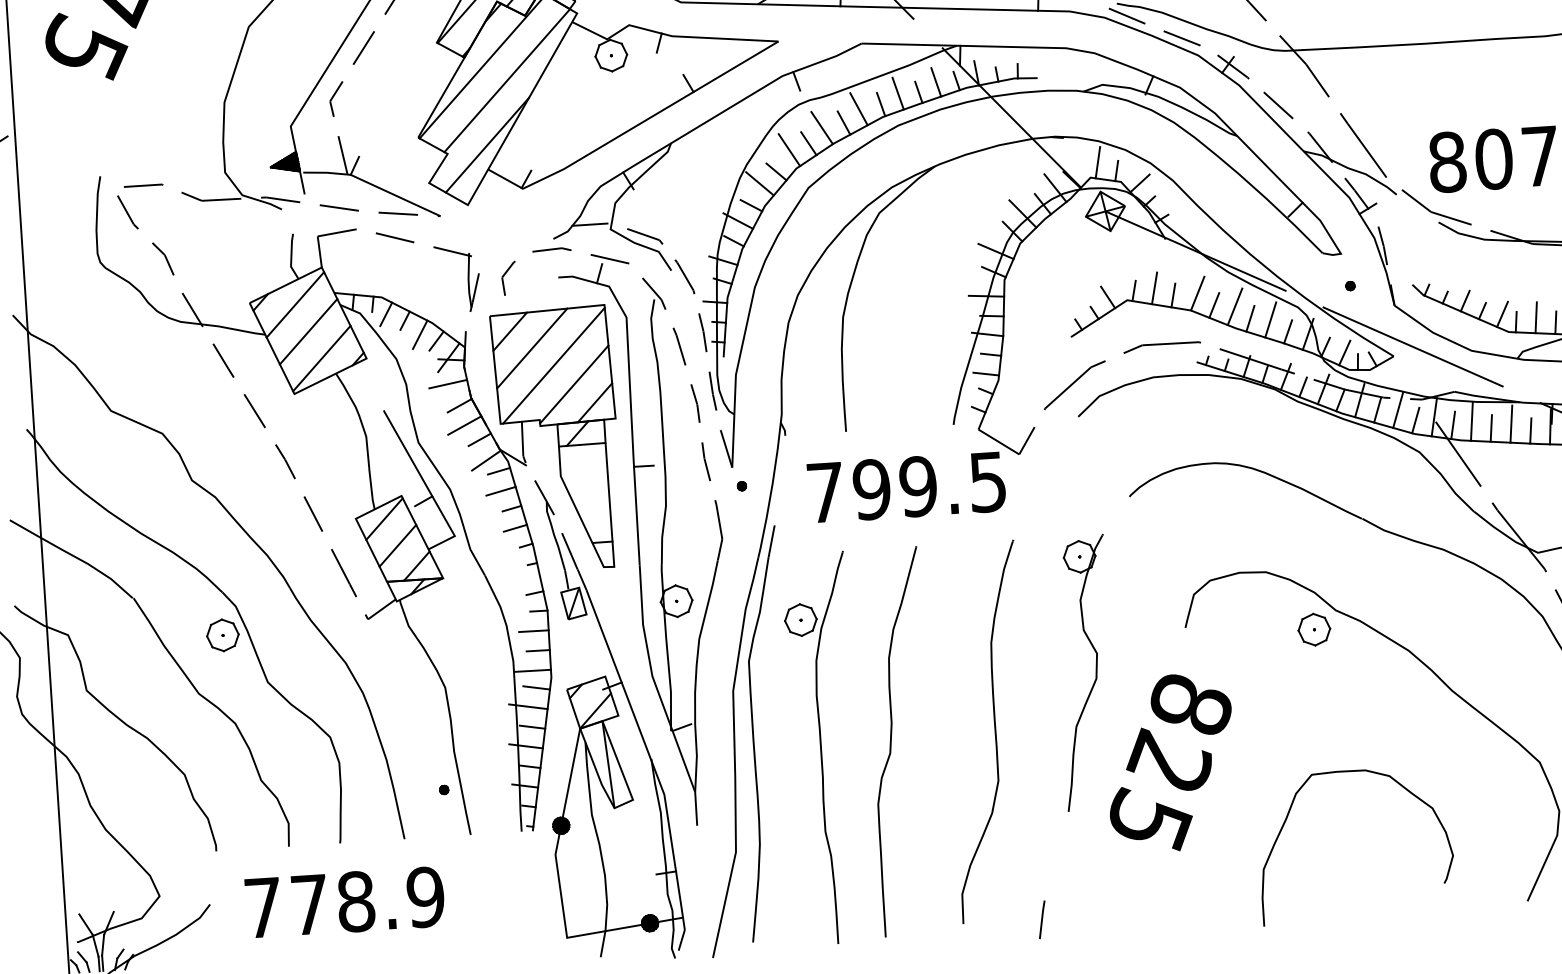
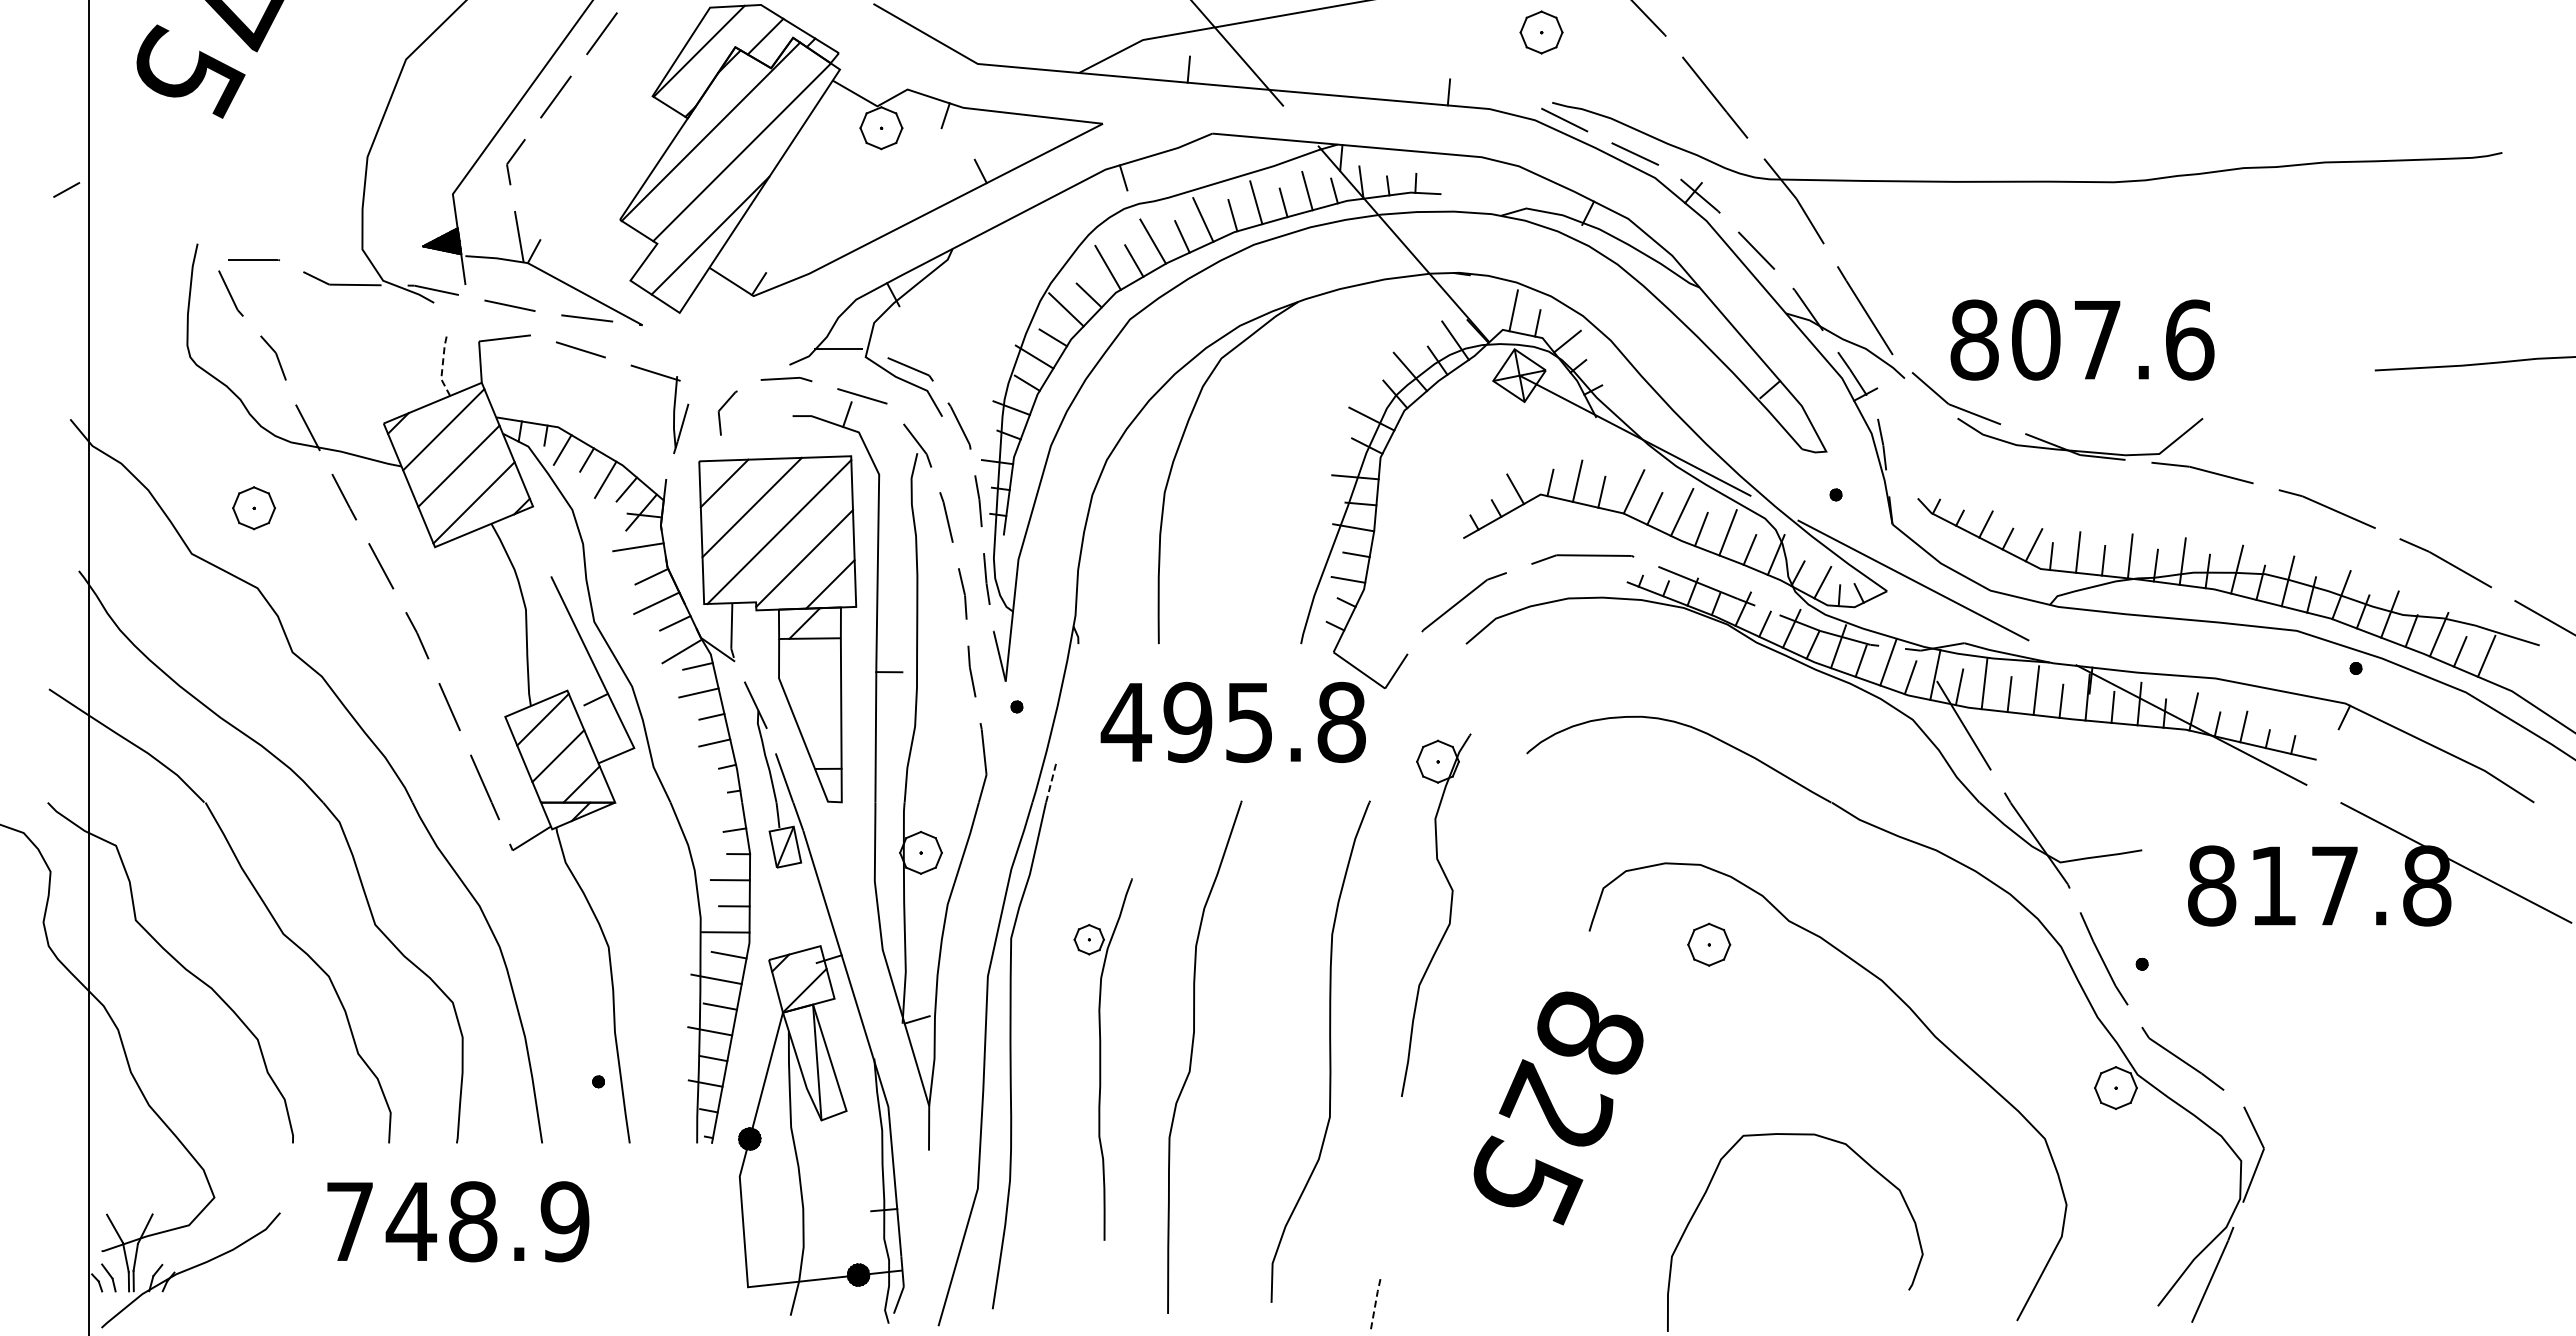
line: (291, 257) -> (442, 367), solid -> dashed
text: (905, 487) -> (1232, 722), 799.5 -> 495.8
line: (771, 540) -> (1051, 781), solid -> dashed
part: (1314, 629) -> (1709, 944), moved
part: (222, 635) -> (253, 508), moved
part: (1095, 671) -> (1449, 914), moved
part: (824, 748) -> (1103, 1059), size x0.7
text: (308, 904) -> (410, 1221), 778.9 -> 748.9
line: (1041, 918) -> (1375, 1302), solid -> dashed

